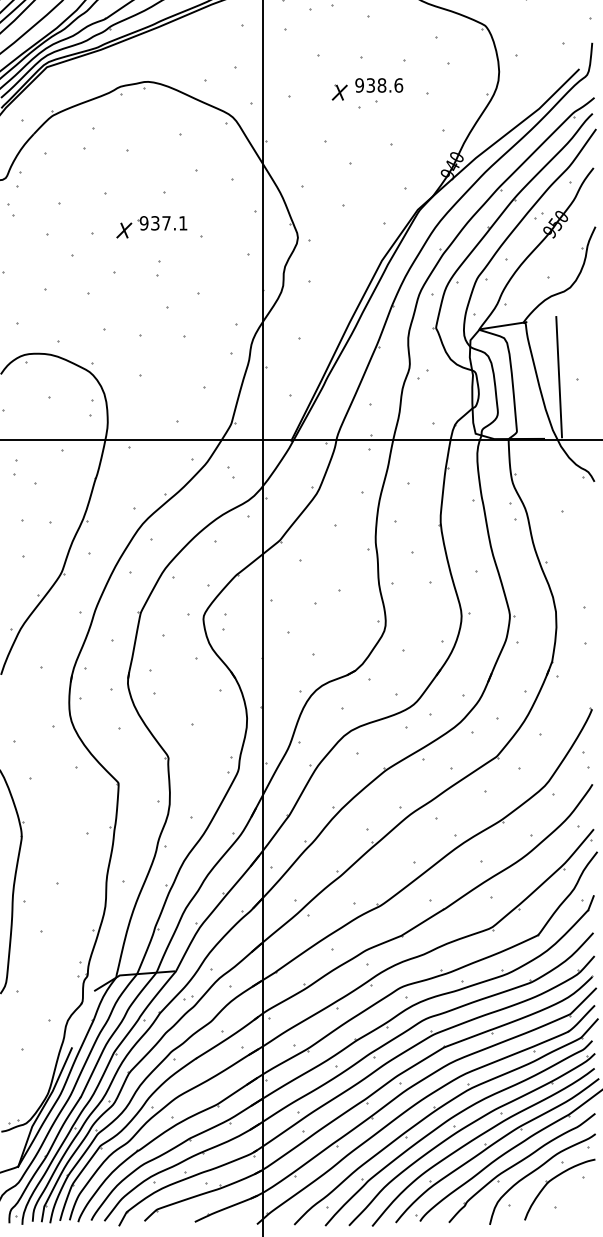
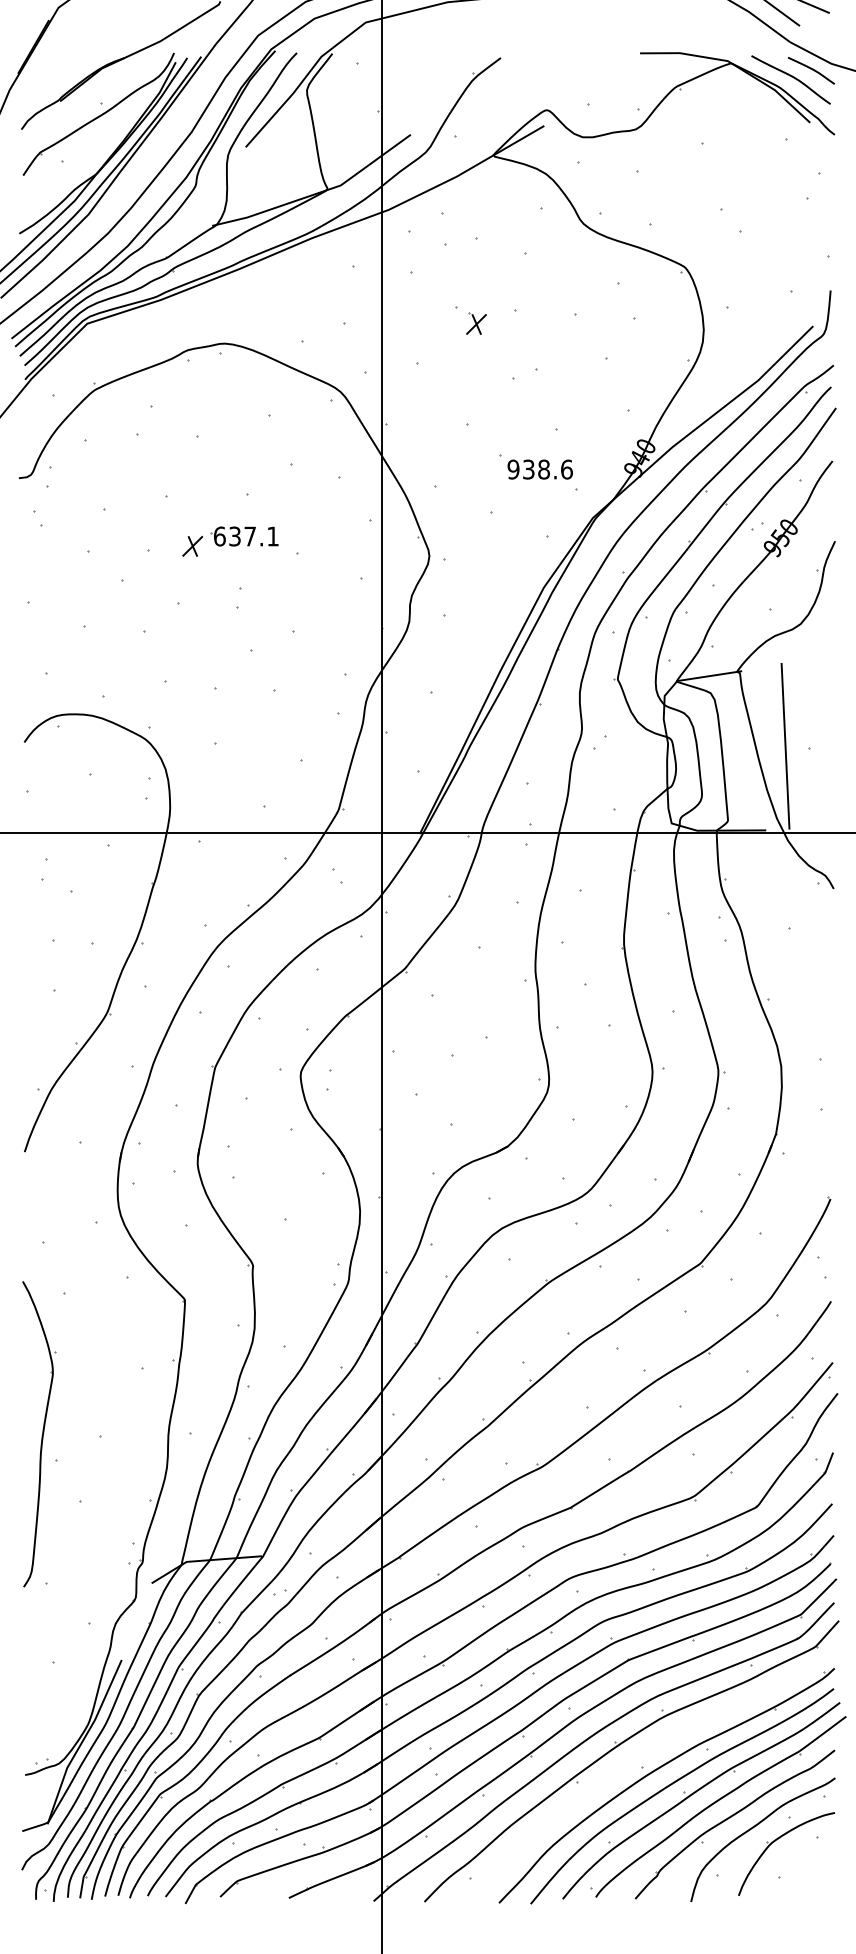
text: (378, 85) -> (539, 469), moved
part: (339, 92) -> (476, 323), moved
text: (143, 223) -> (219, 536), 937.1 -> 637.1
part: (450, 1119) -> (637, 1758), removed

